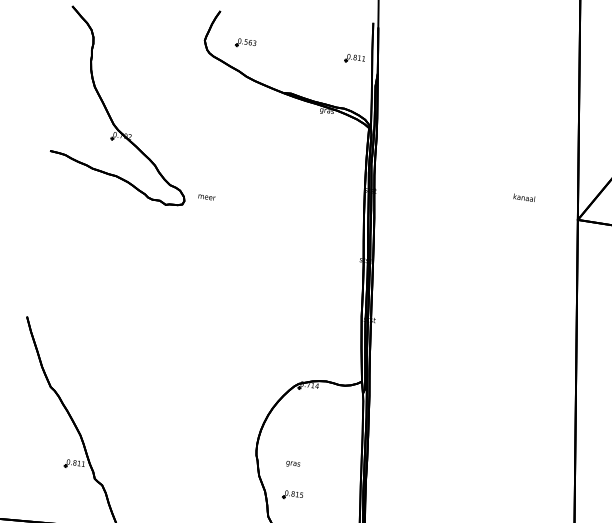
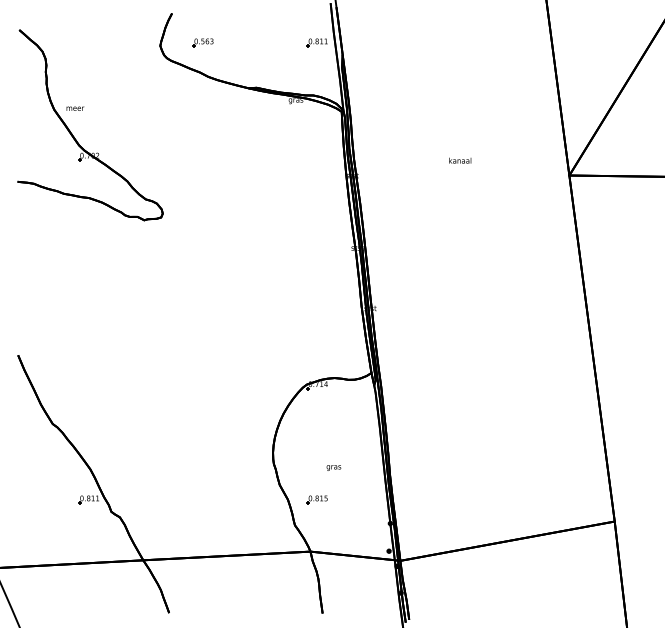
text: (207, 197) -> (75, 108), moved
text: (524, 197) -> (460, 160), moved
text: (292, 463) -> (333, 467), moved

